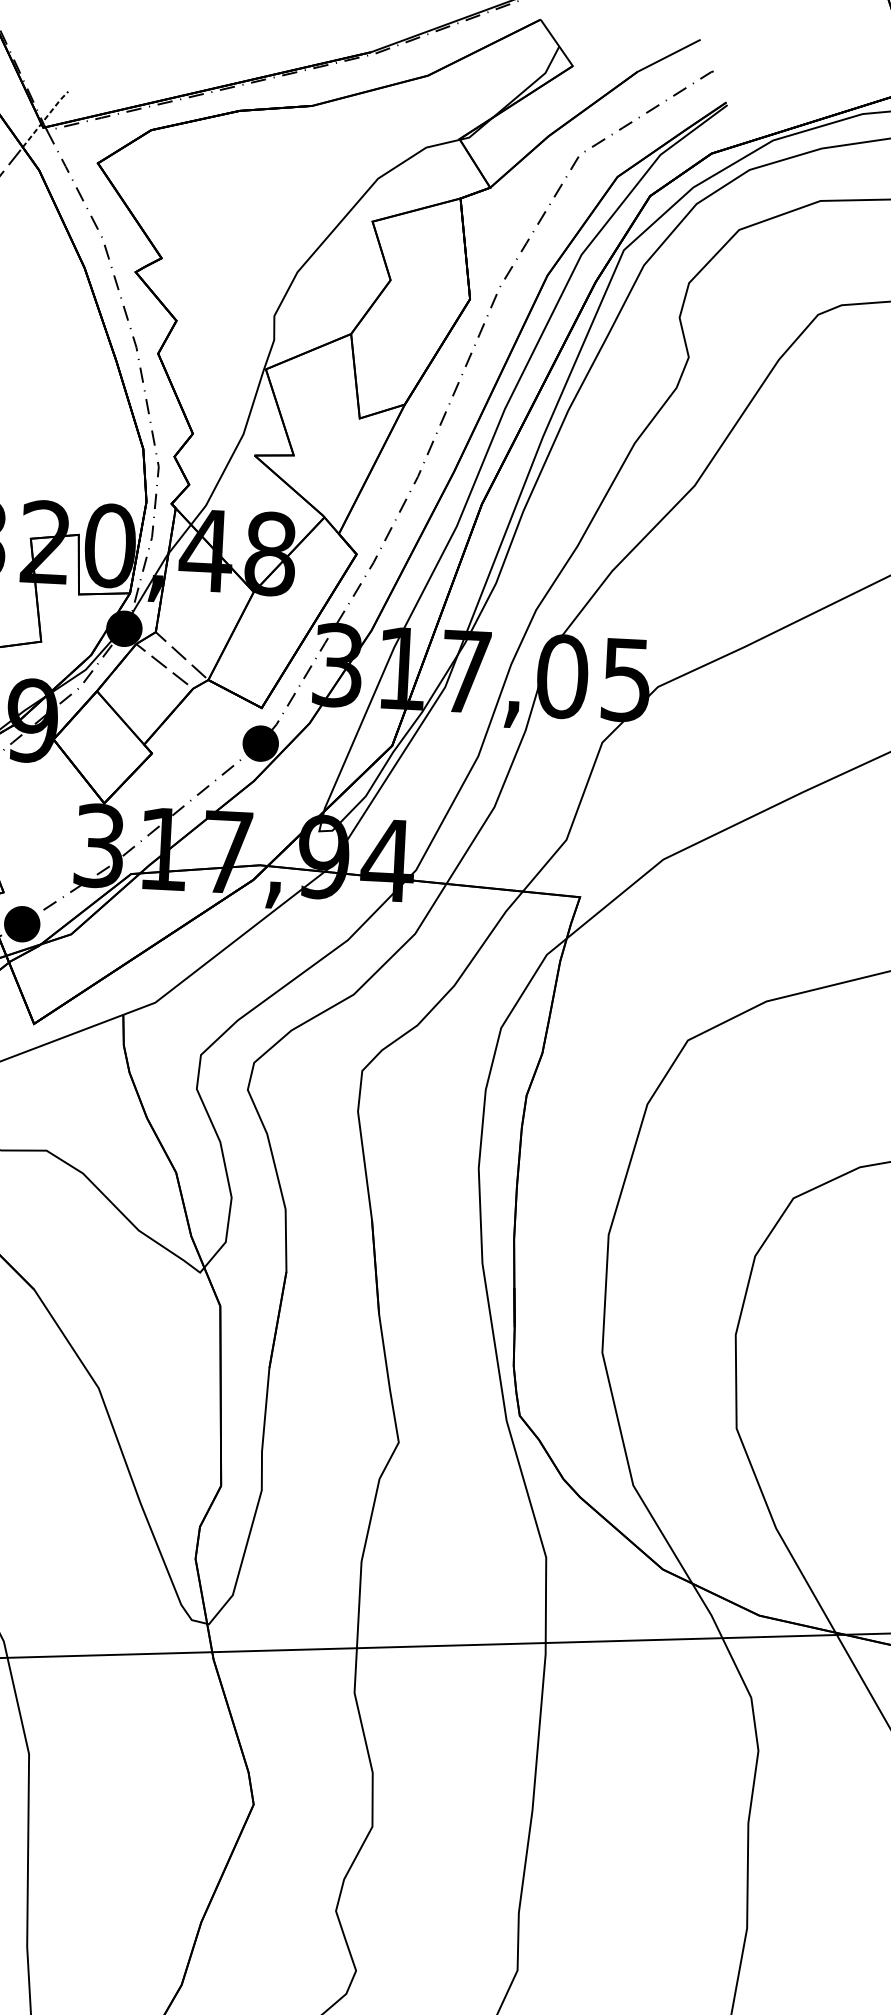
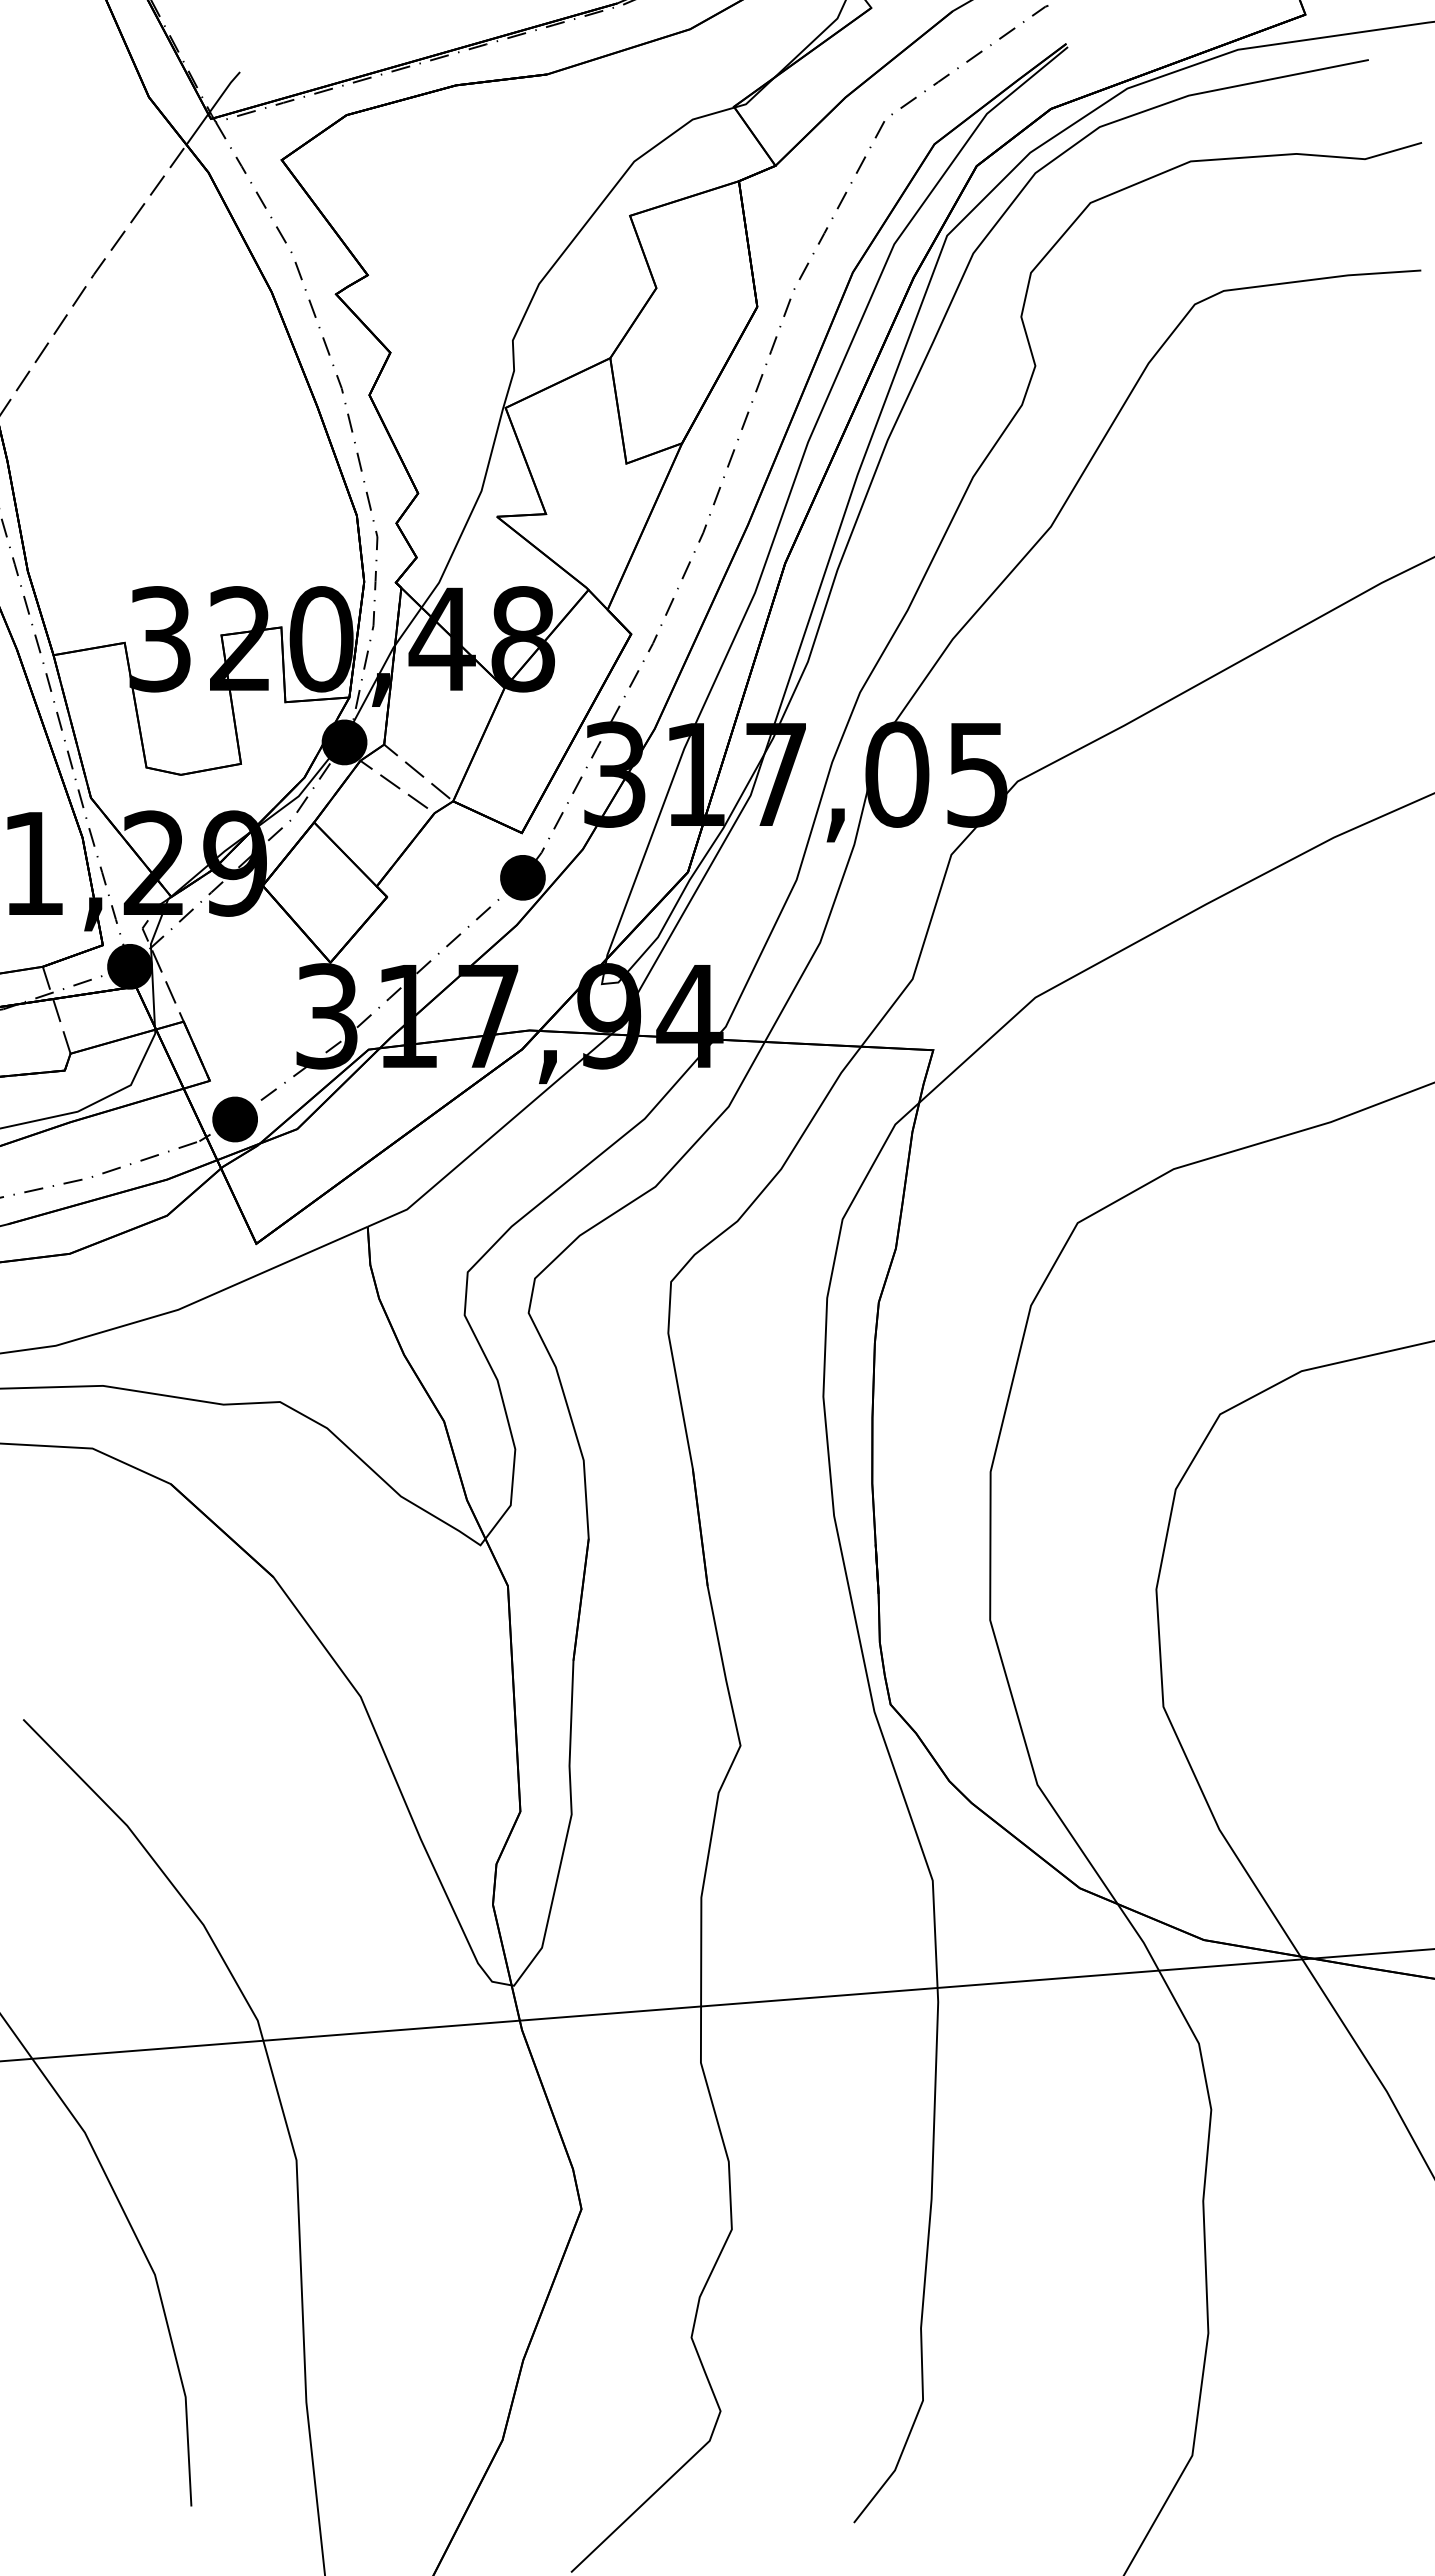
line: (45, 118) -> (213, 107), dashed -> solid

